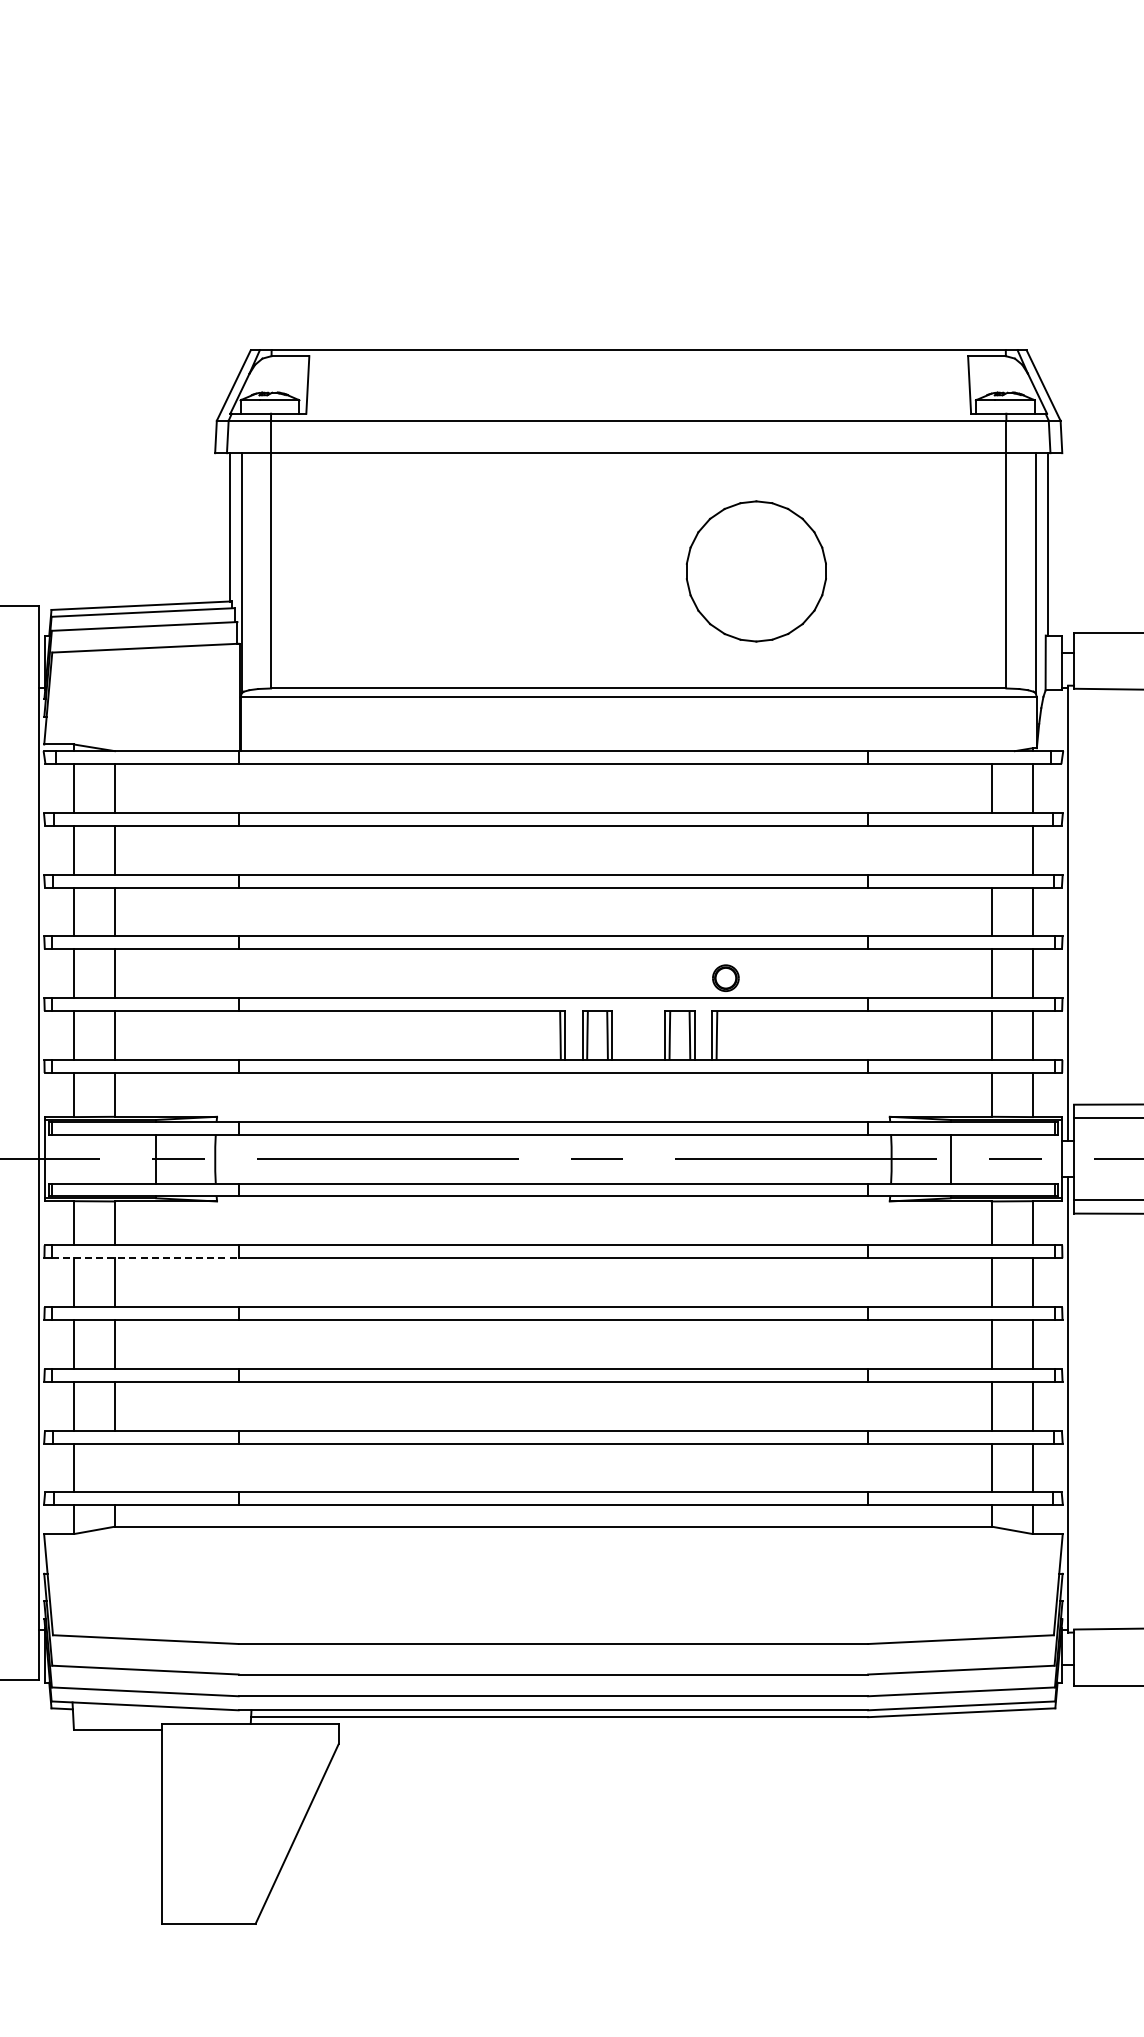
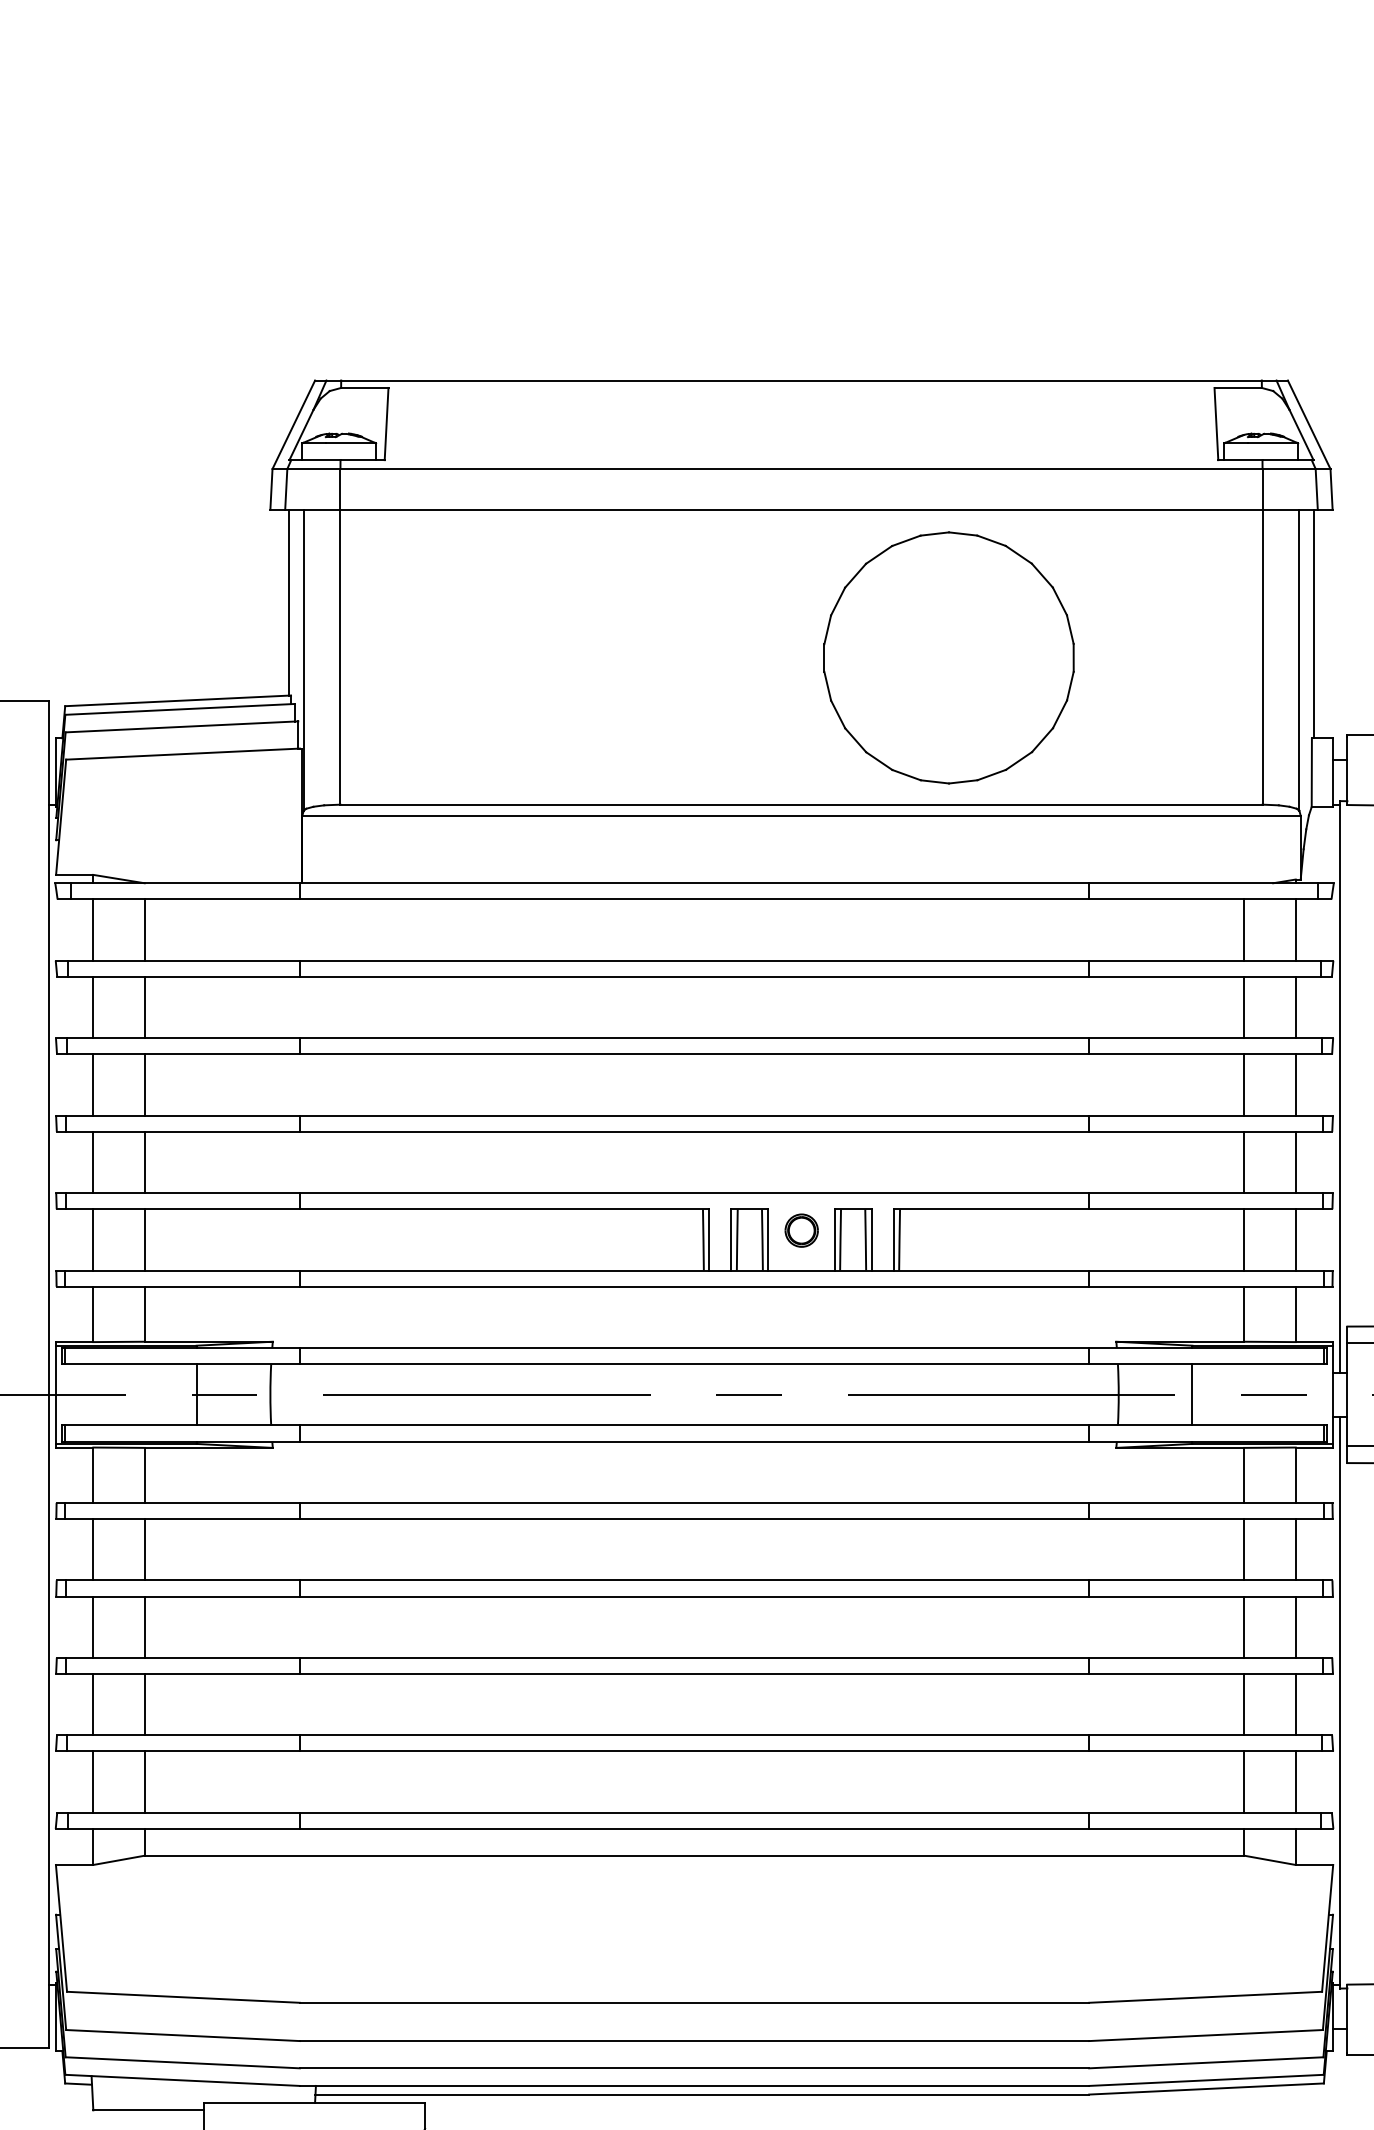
part: (756, 571) -> (949, 657), size x1.43
line: (991, 849) -> (1243, 1006), added
part: (725, 977) -> (801, 1229), moved
line: (145, 1258) -> (183, 1519), dashed -> solid
line: (115, 1467) -> (145, 1781), added

